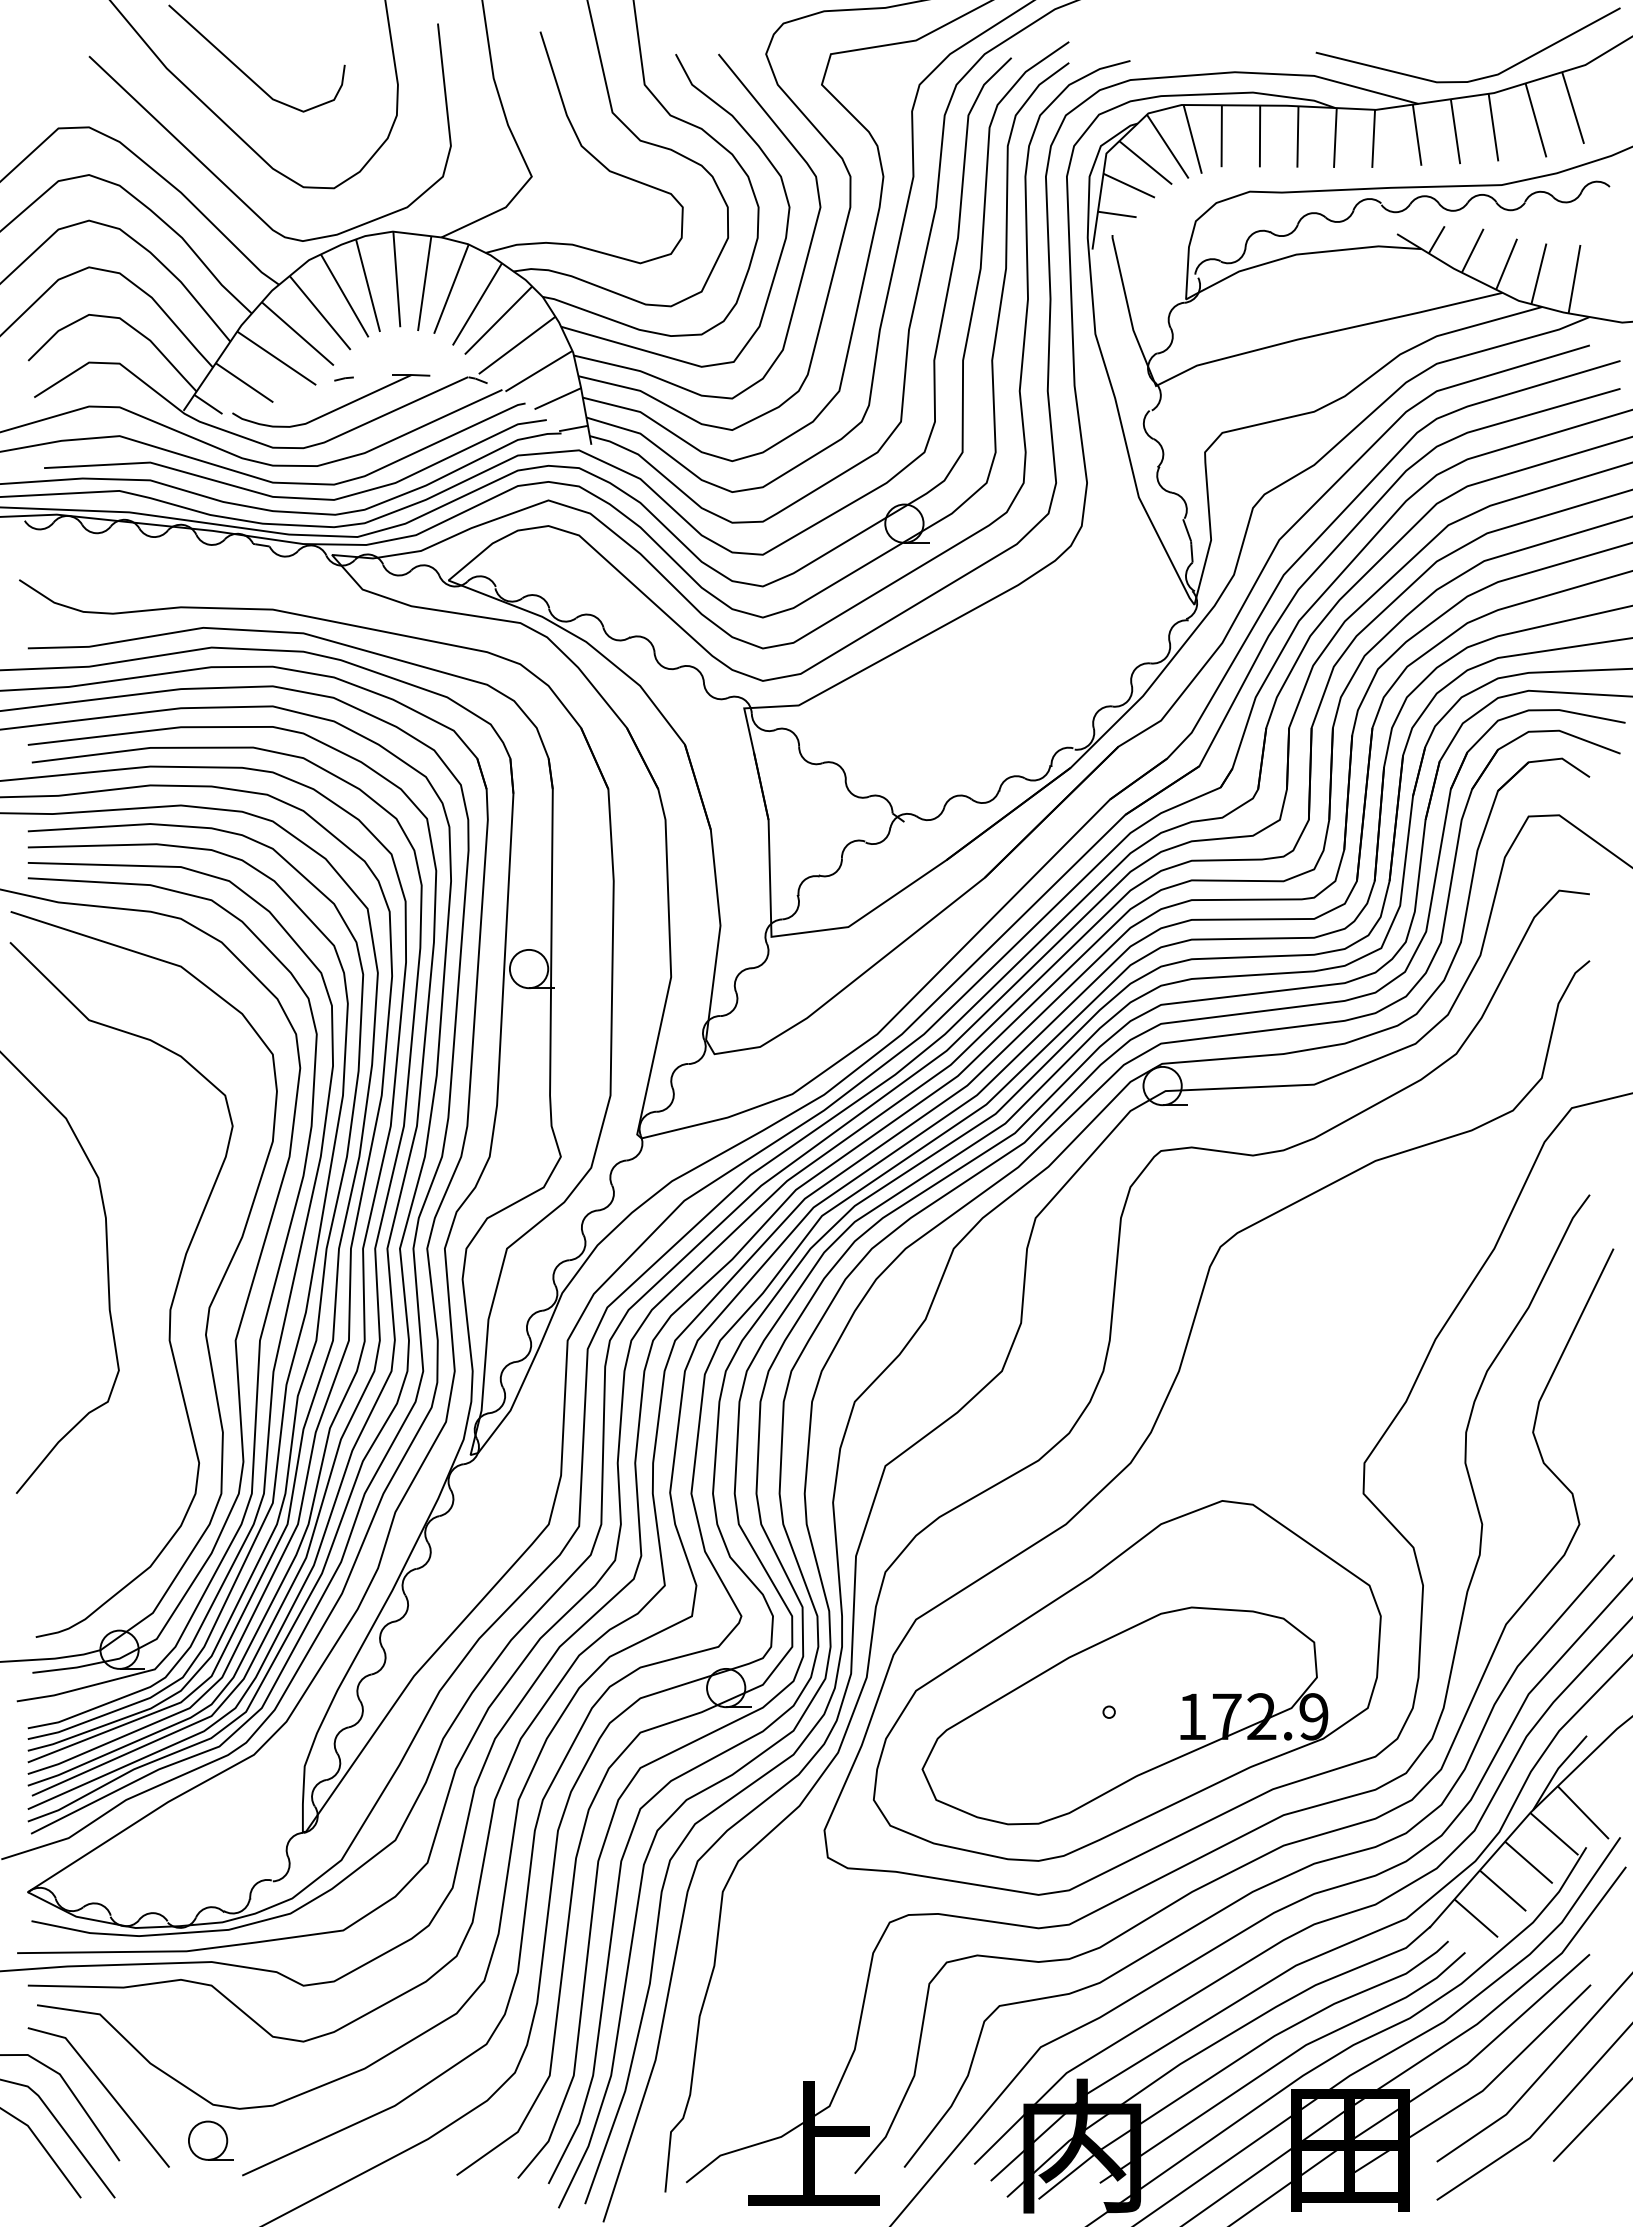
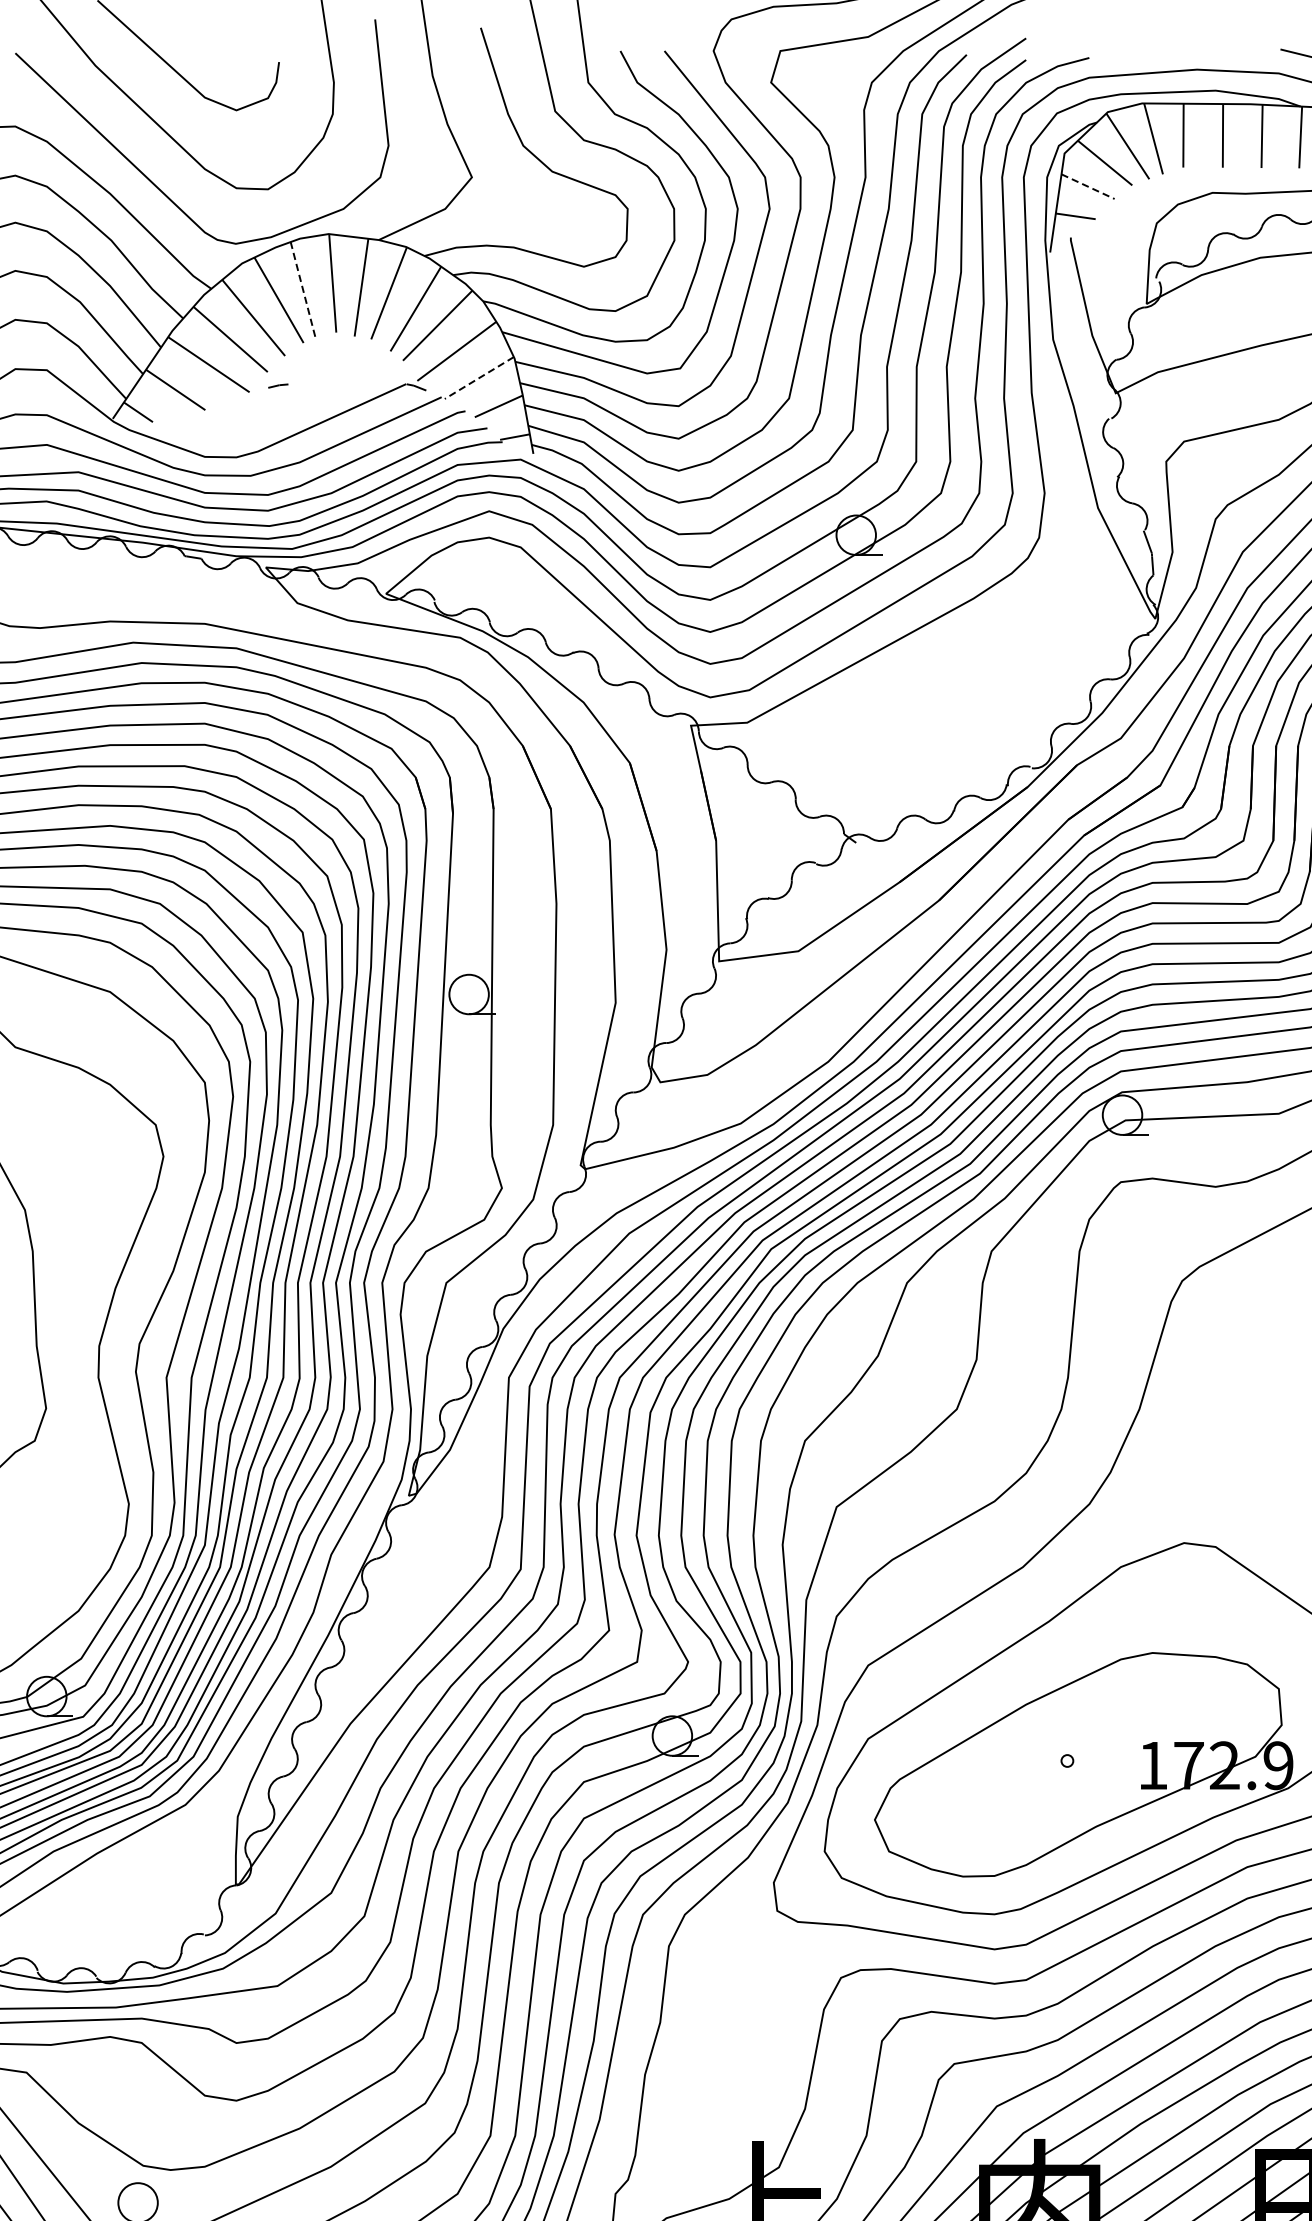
line: (1129, 185) -> (1088, 186), solid -> dashed
line: (368, 285) -> (303, 289), solid -> dashed
line: (538, 371) -> (478, 378), solid -> dashed
part: (336, 408) -> (270, 416), removed

